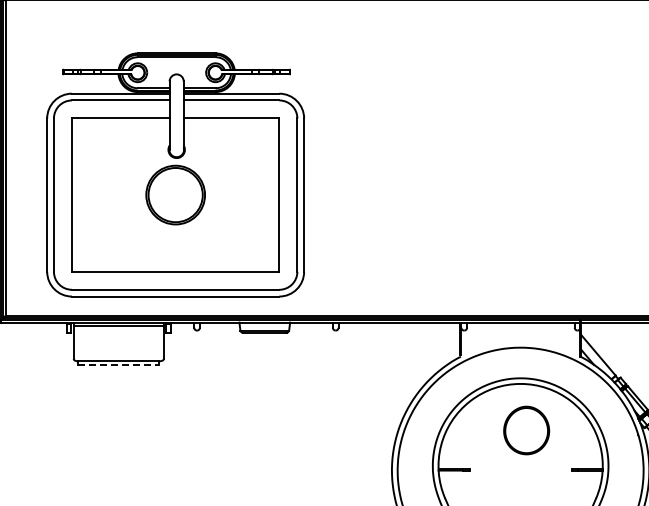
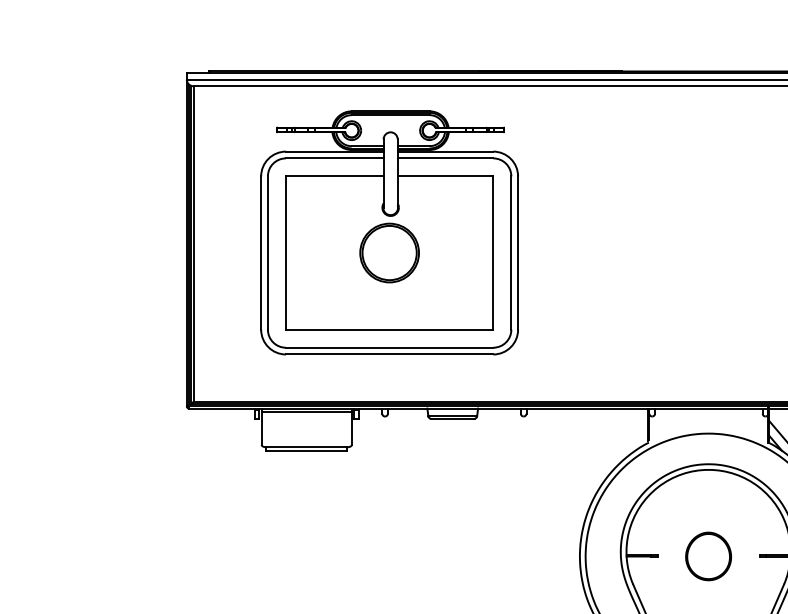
part: (175, 174) -> (389, 232), moved
line: (118, 365) -> (306, 451), dashed -> solid
part: (526, 430) -> (708, 556), moved

